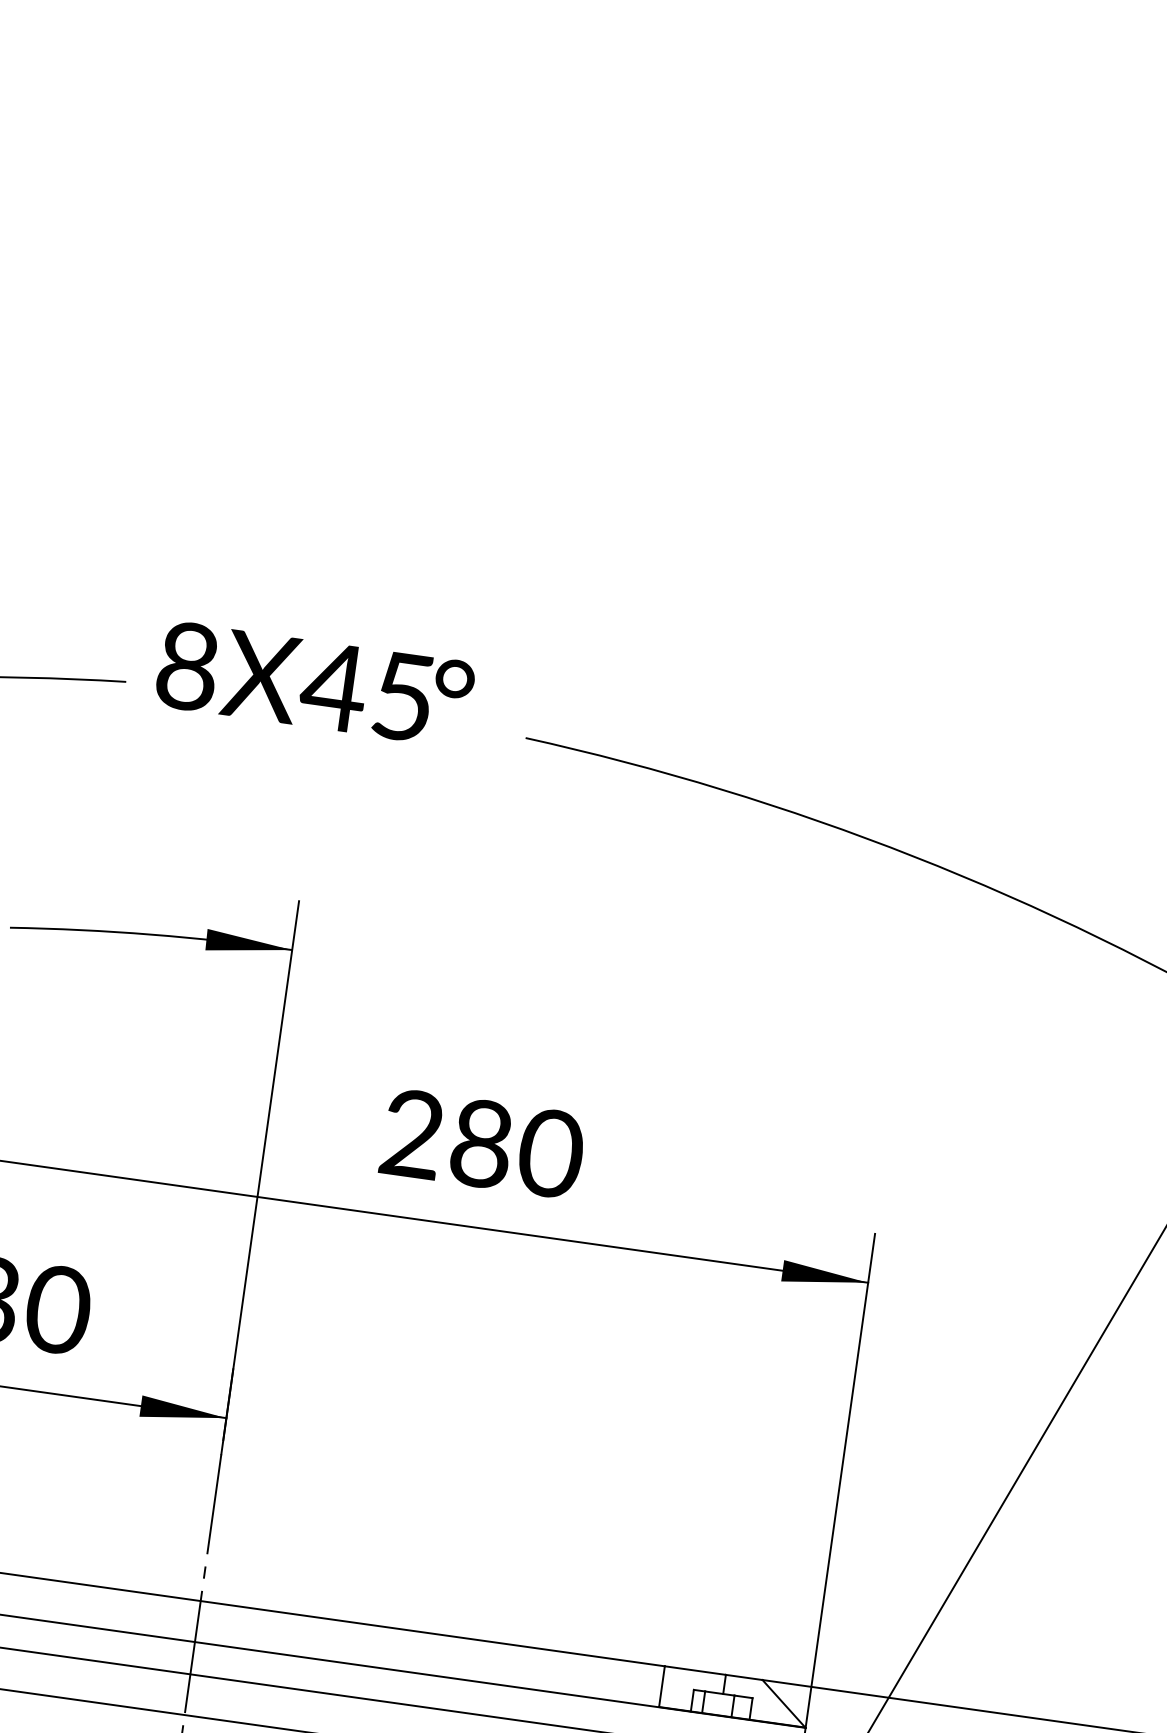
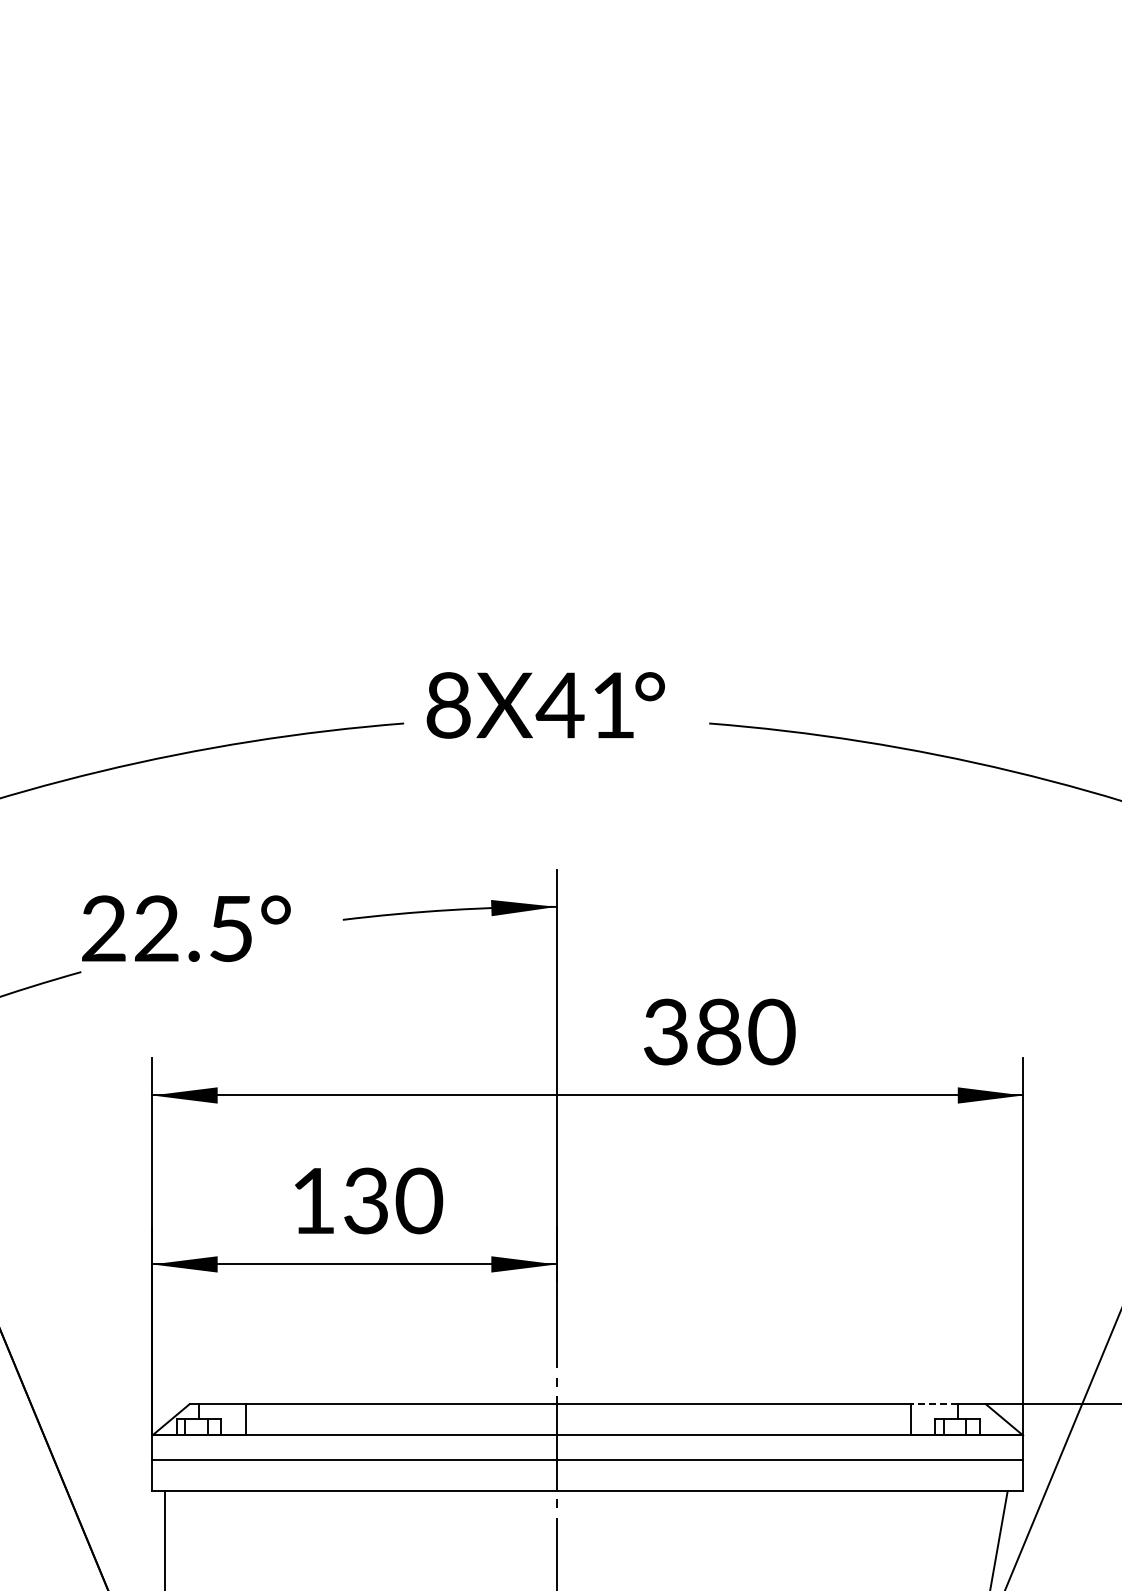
text: (402, 696) -> (612, 705), 8X45 -> 8X41
text: (411, 1134) -> (665, 1032), 280 -> 380
line: (694, 1670) -> (933, 1404), solid -> dashed

